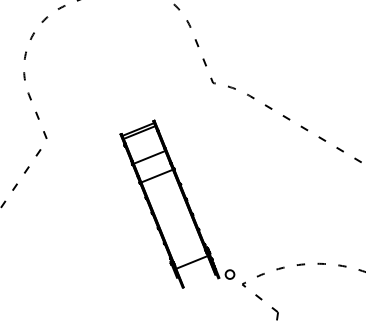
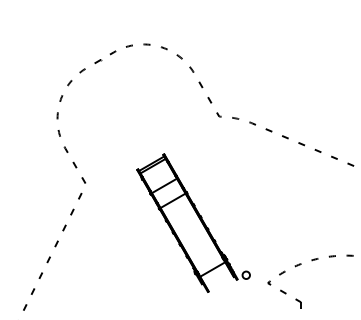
part: (177, 204) -> (193, 222), moved

